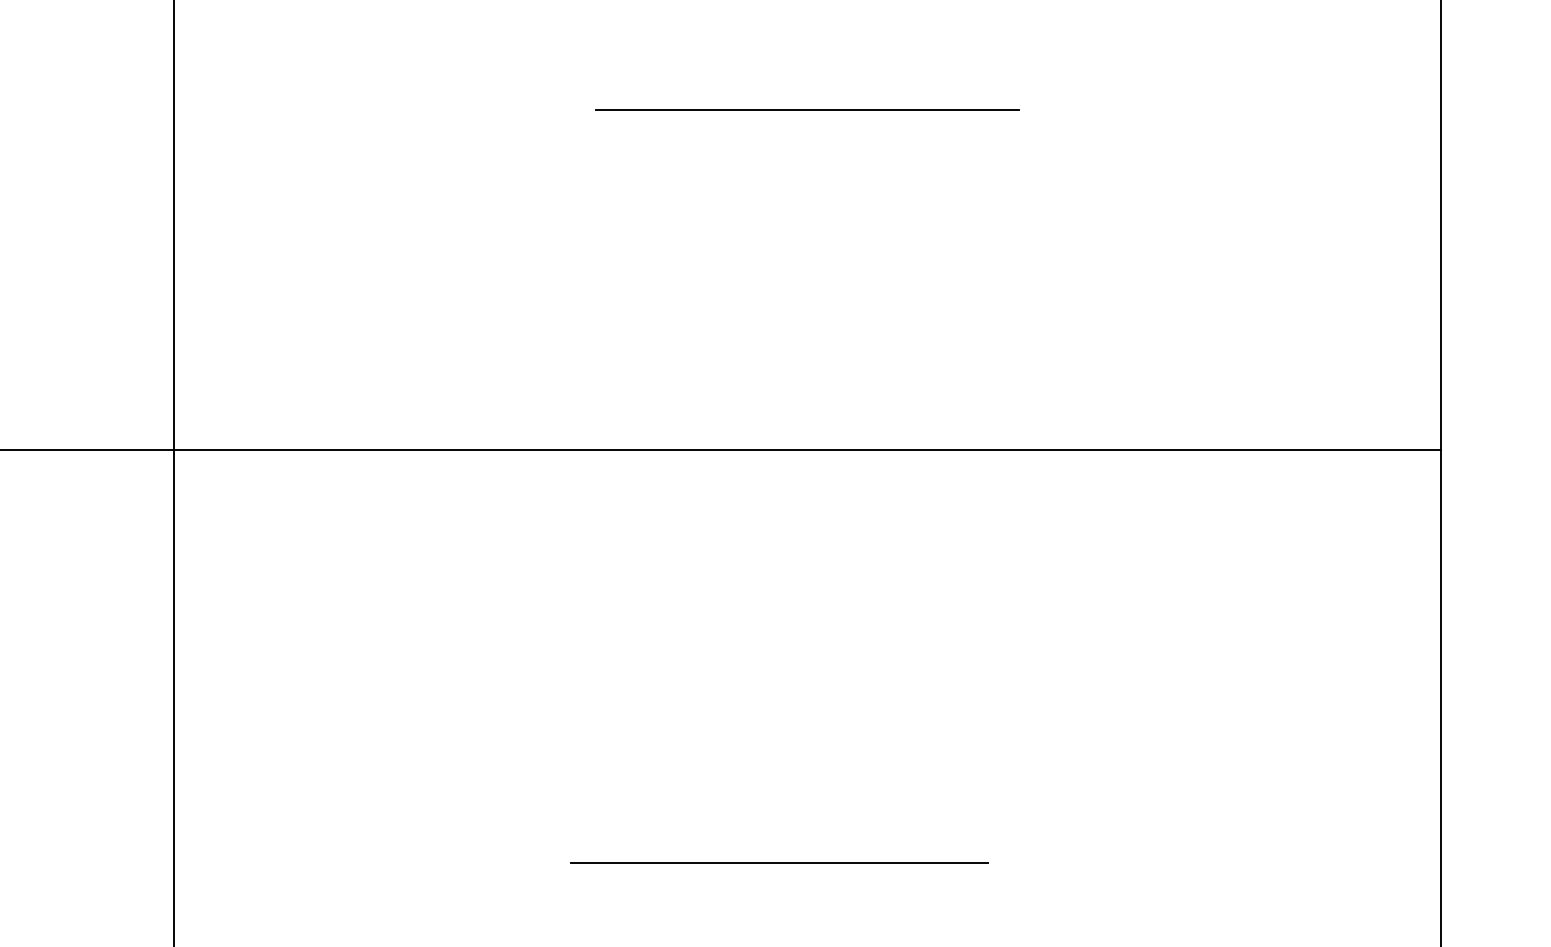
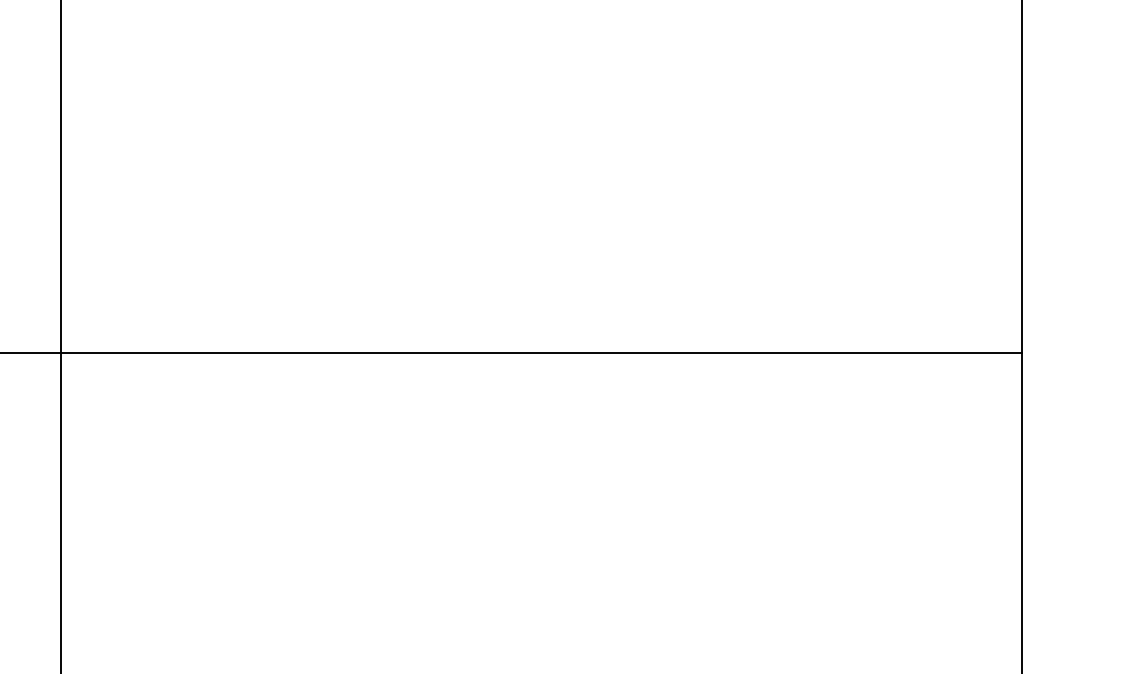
line: (807, 109) -> (541, 95), removed
line: (779, 863) -> (520, 666), removed

